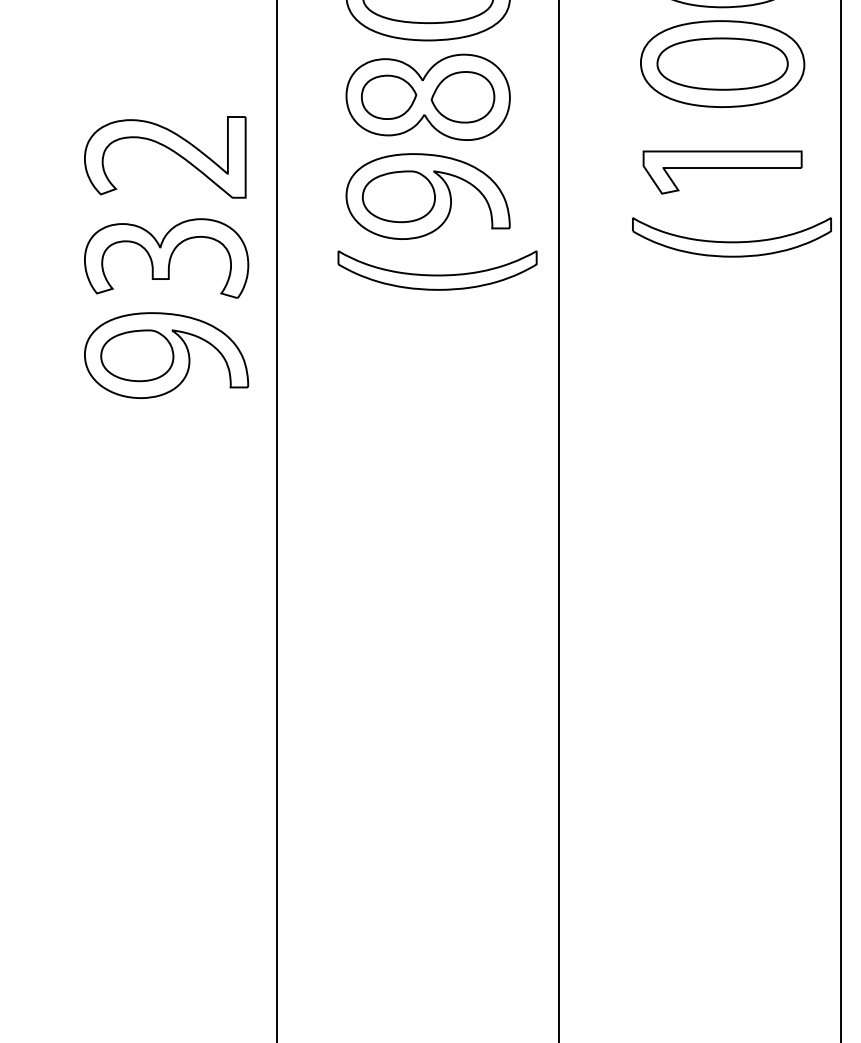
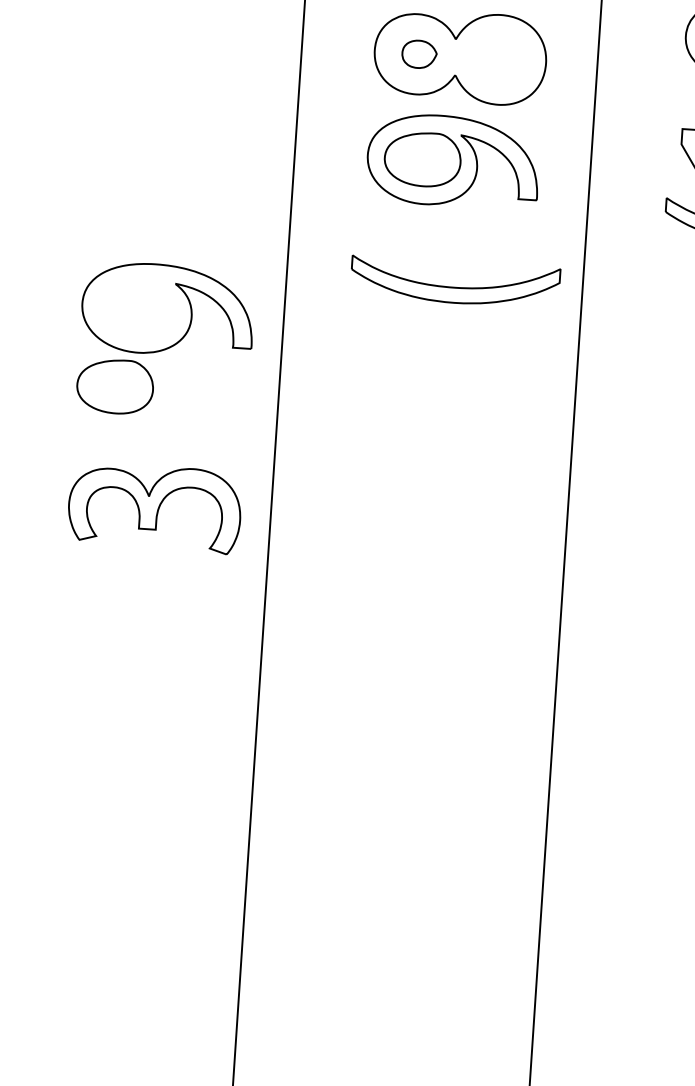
part: (389, 96) -> (419, 53), size x0.6
part: (462, 97) -> (496, 59), removed
part: (168, 149) -> (184, 93), removed
part: (166, 258) -> (154, 508), moved
part: (437, 270) -> (455, 282), moved
part: (137, 355) -> (115, 386), moved

